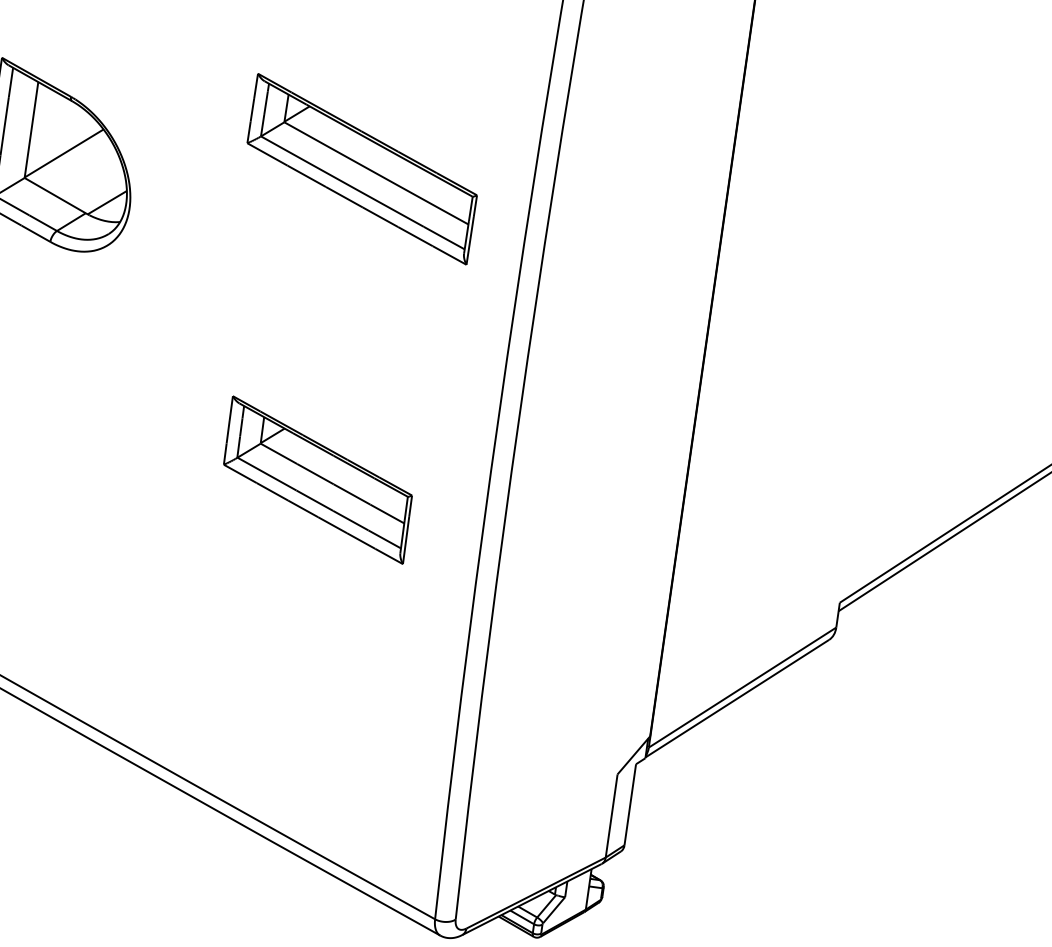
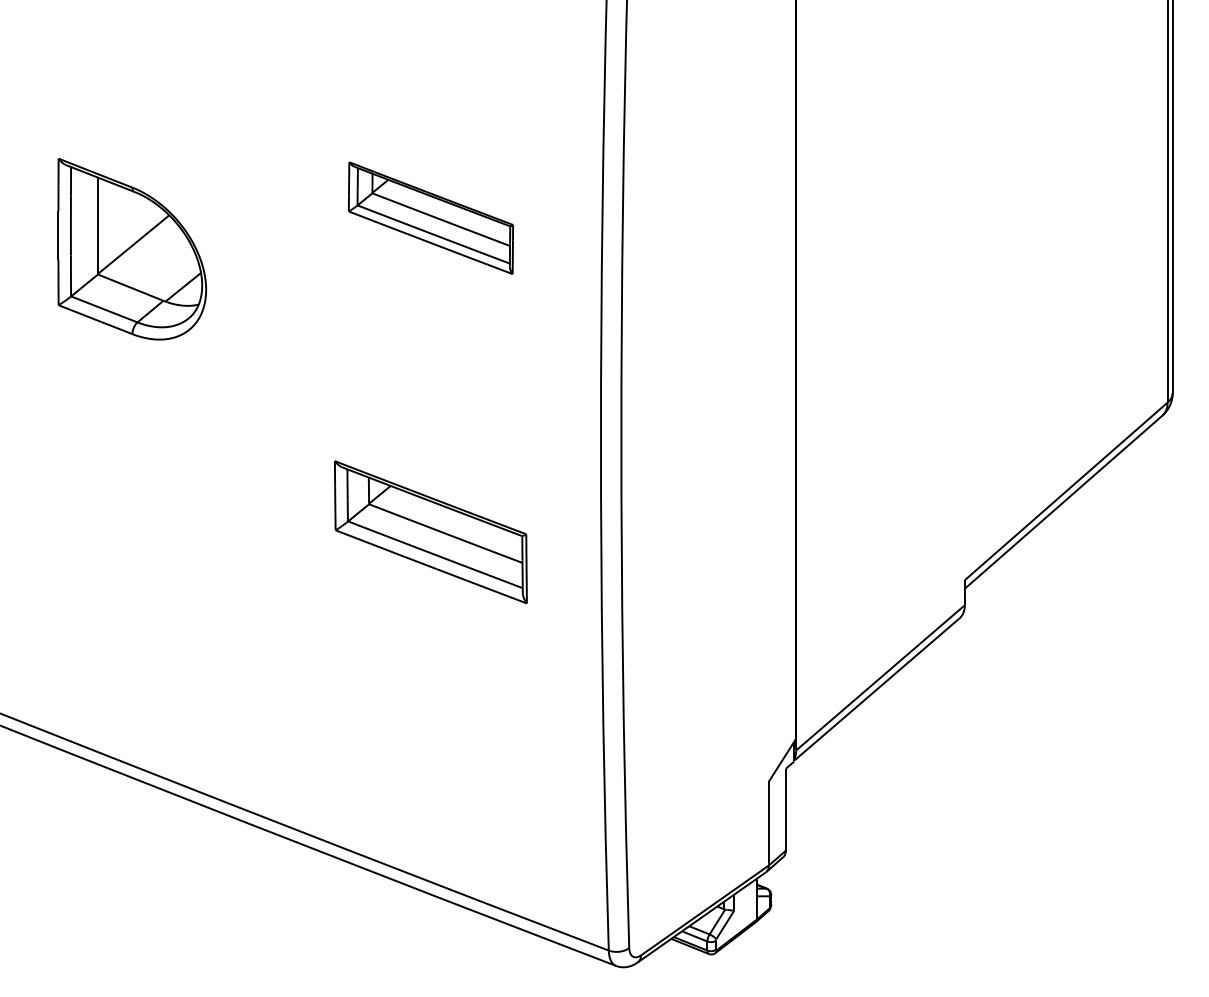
part: (361, 168) -> (430, 217), size x0.7

